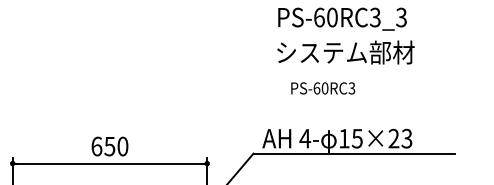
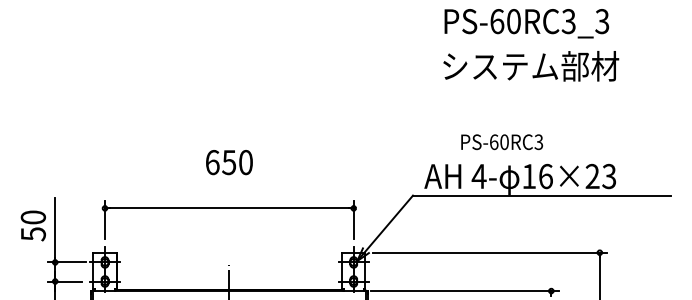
text: (323, 88) -> (502, 142), moved
text: (357, 138) -> (545, 176), 15×23 -> 16×23
text: (110, 146) -> (229, 162), moved

